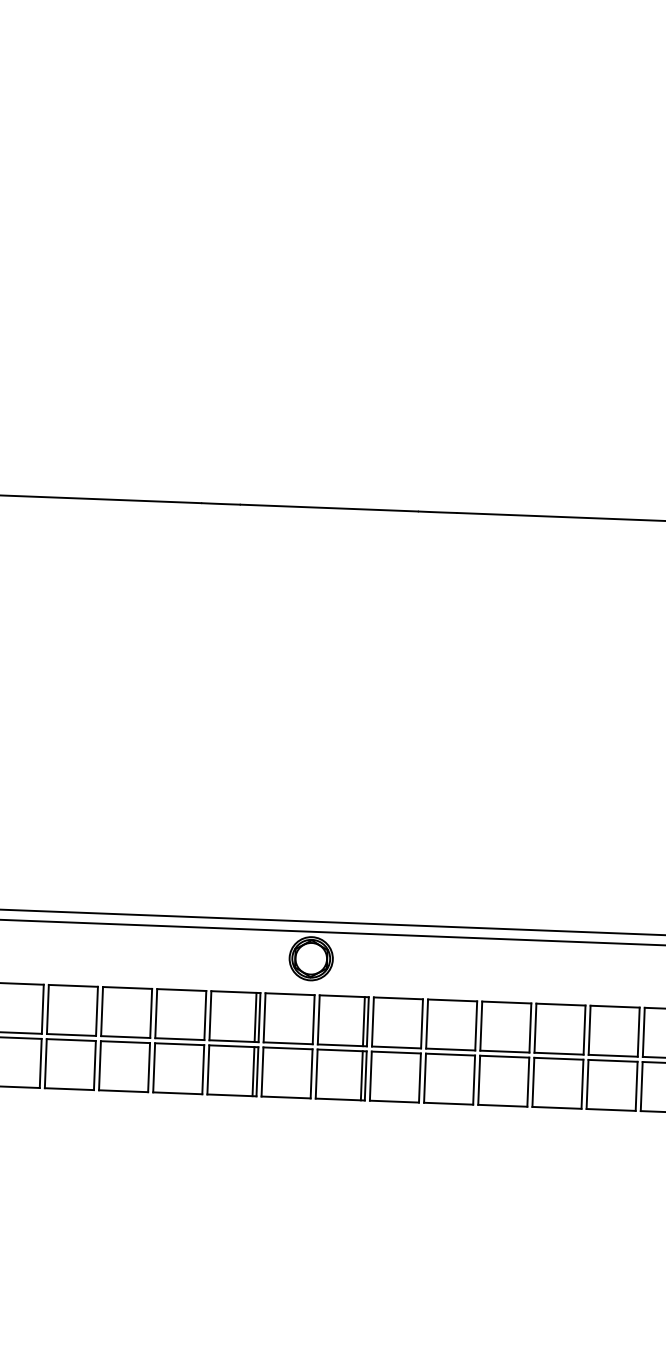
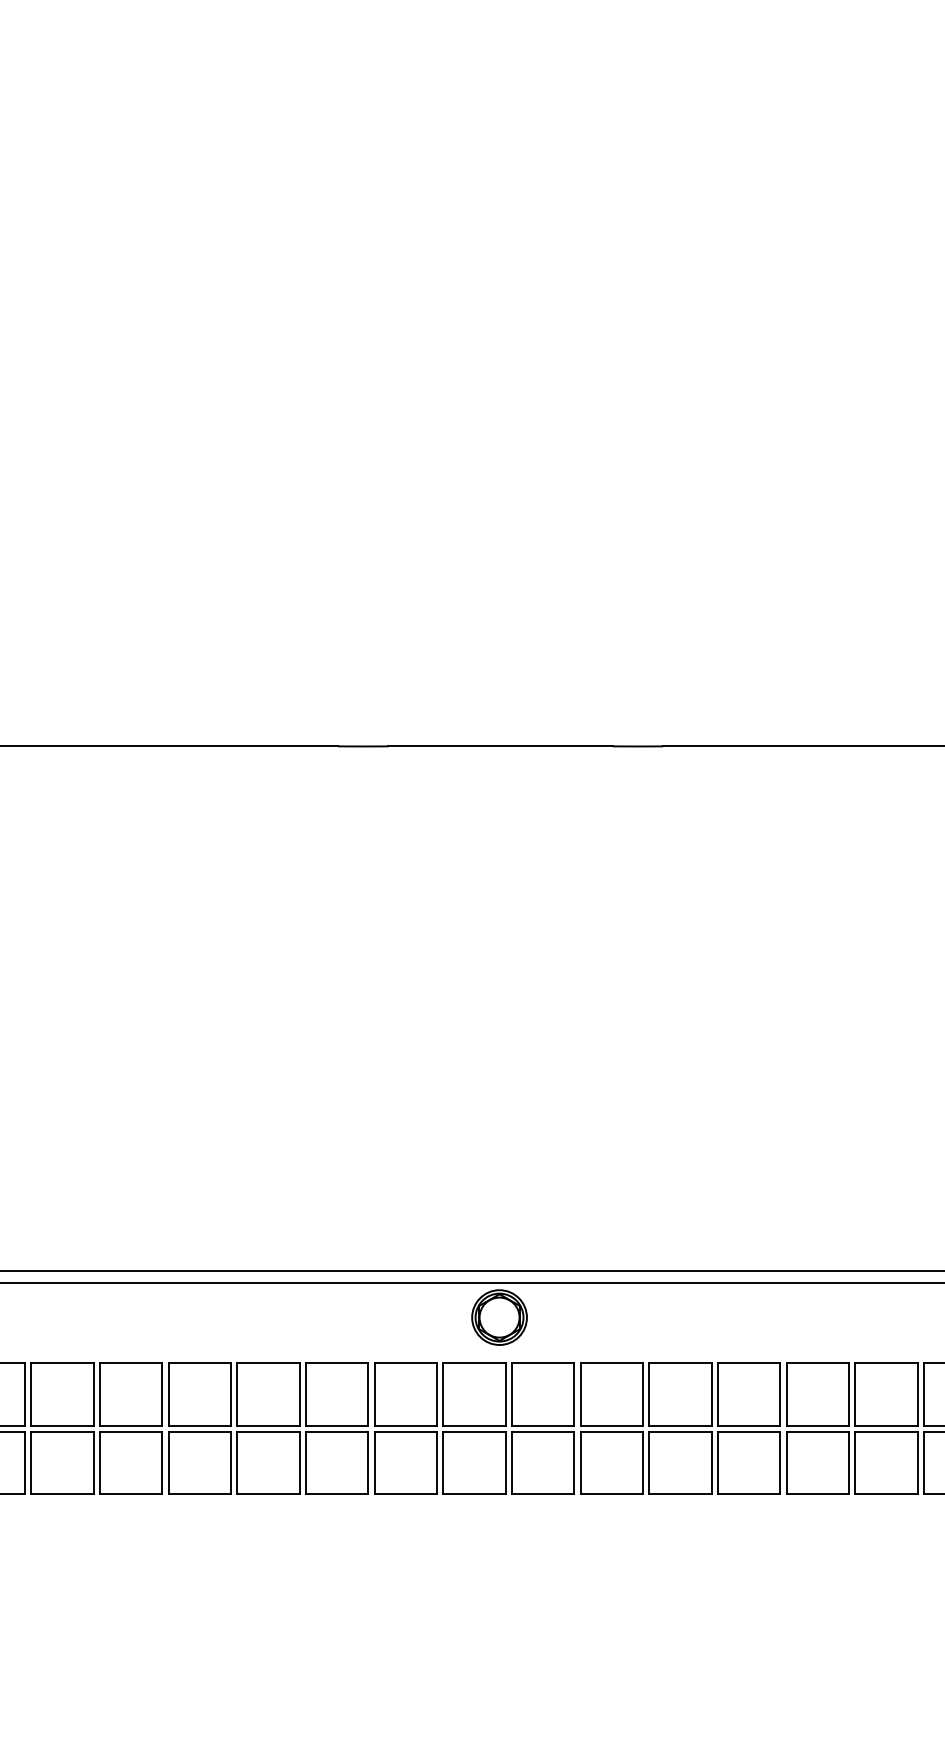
line: (255, 1017) -> (431, 1394), removed
line: (364, 1021) -> (569, 1394), removed
line: (253, 1071) -> (431, 1463), removed
line: (362, 1076) -> (569, 1463), removed

